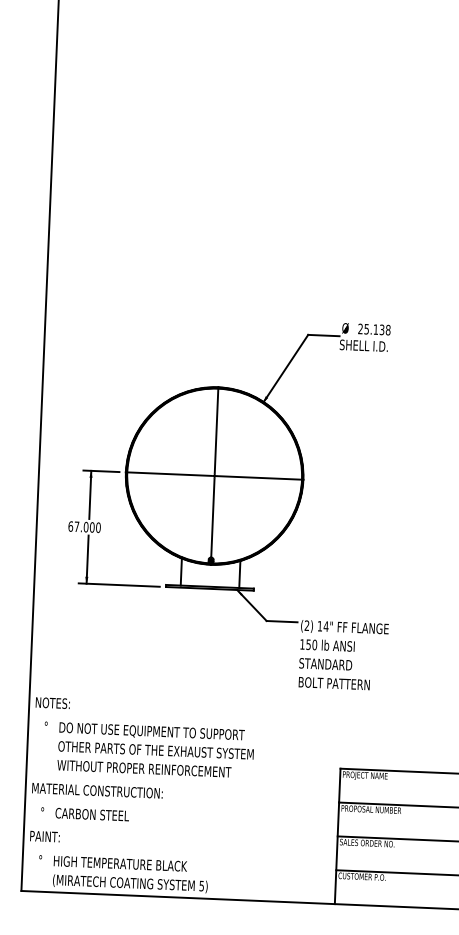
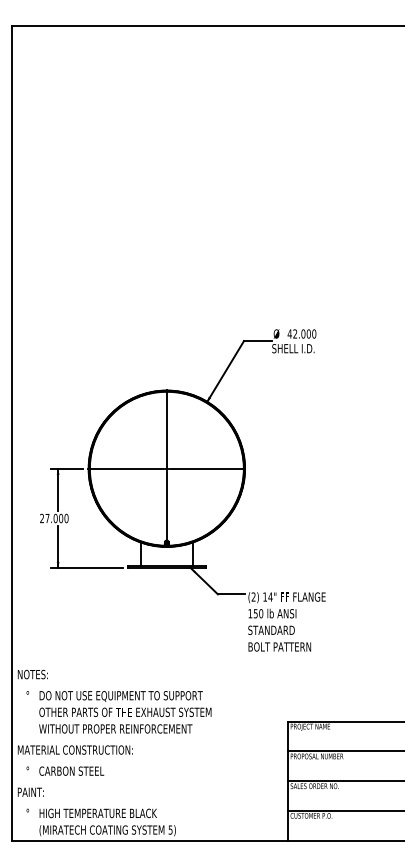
text: (373, 328) -> (301, 333), 25.138 -> 42.000
text: (71, 526) -> (42, 518), 67.000 -> 27.000

